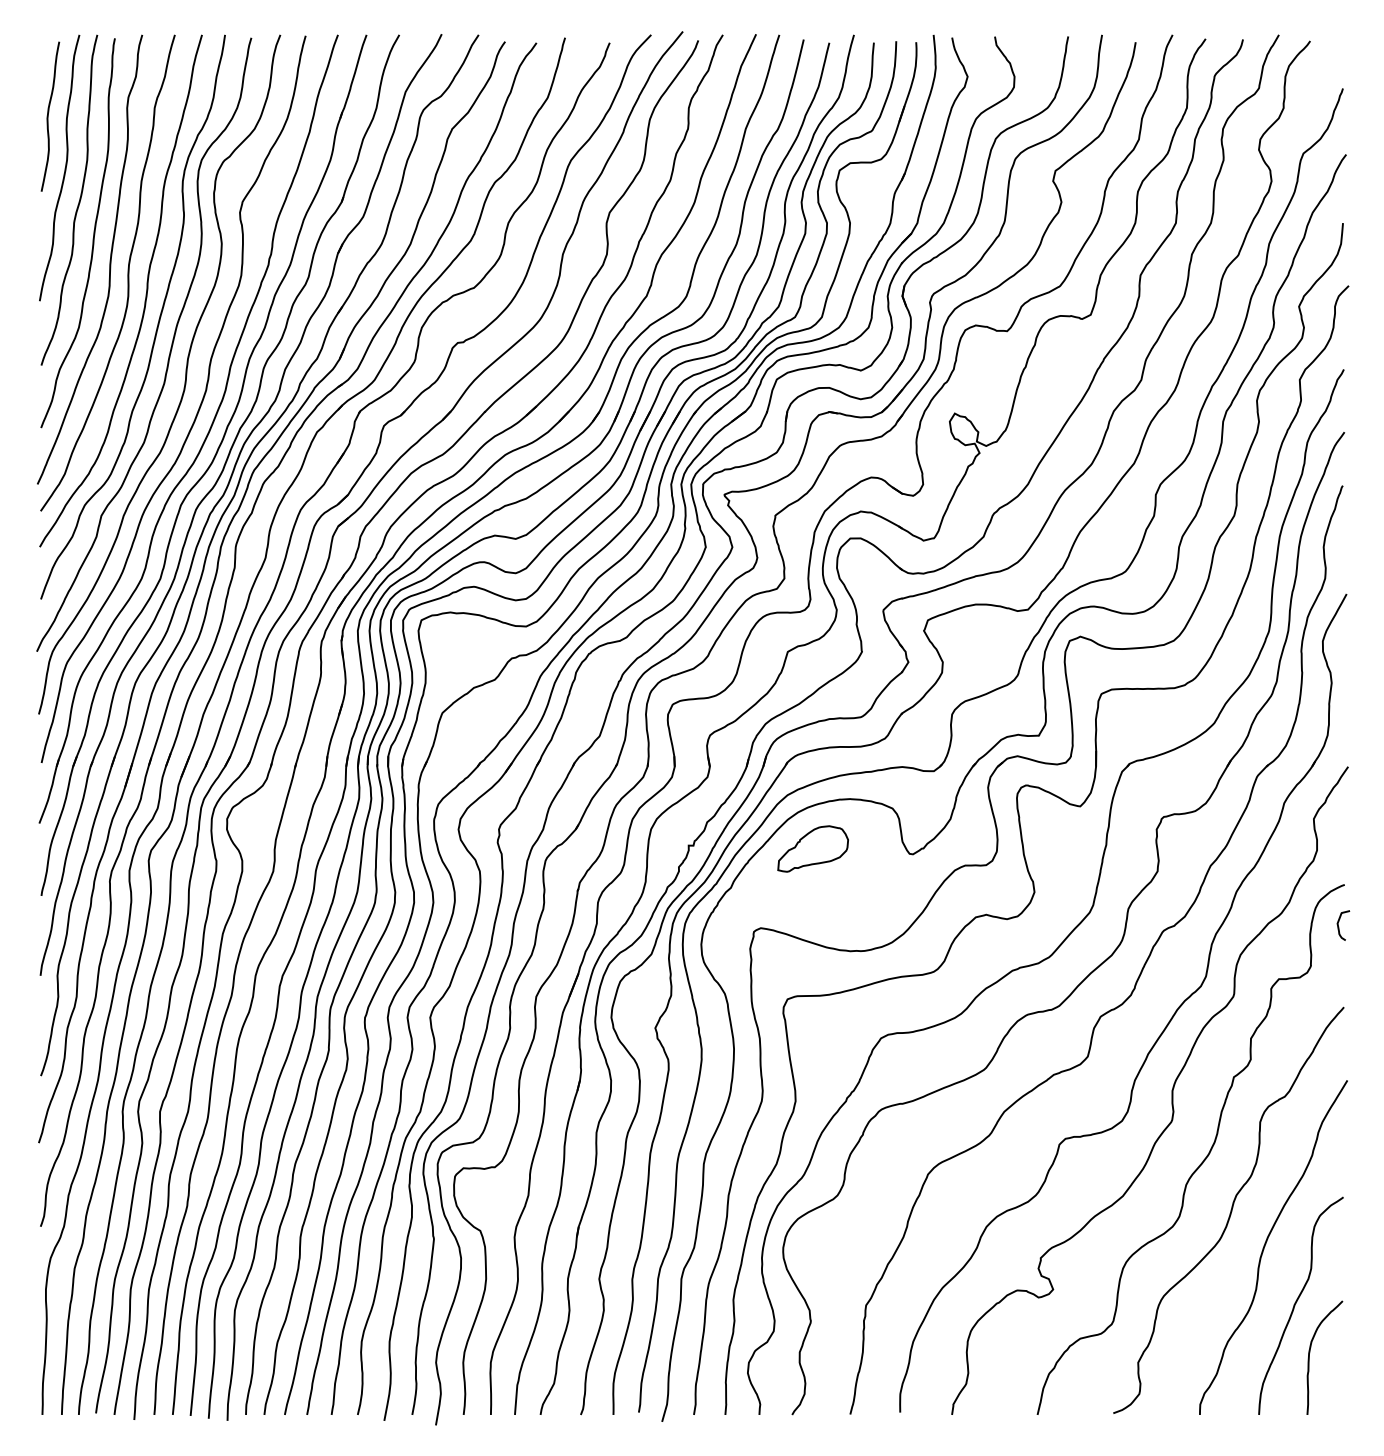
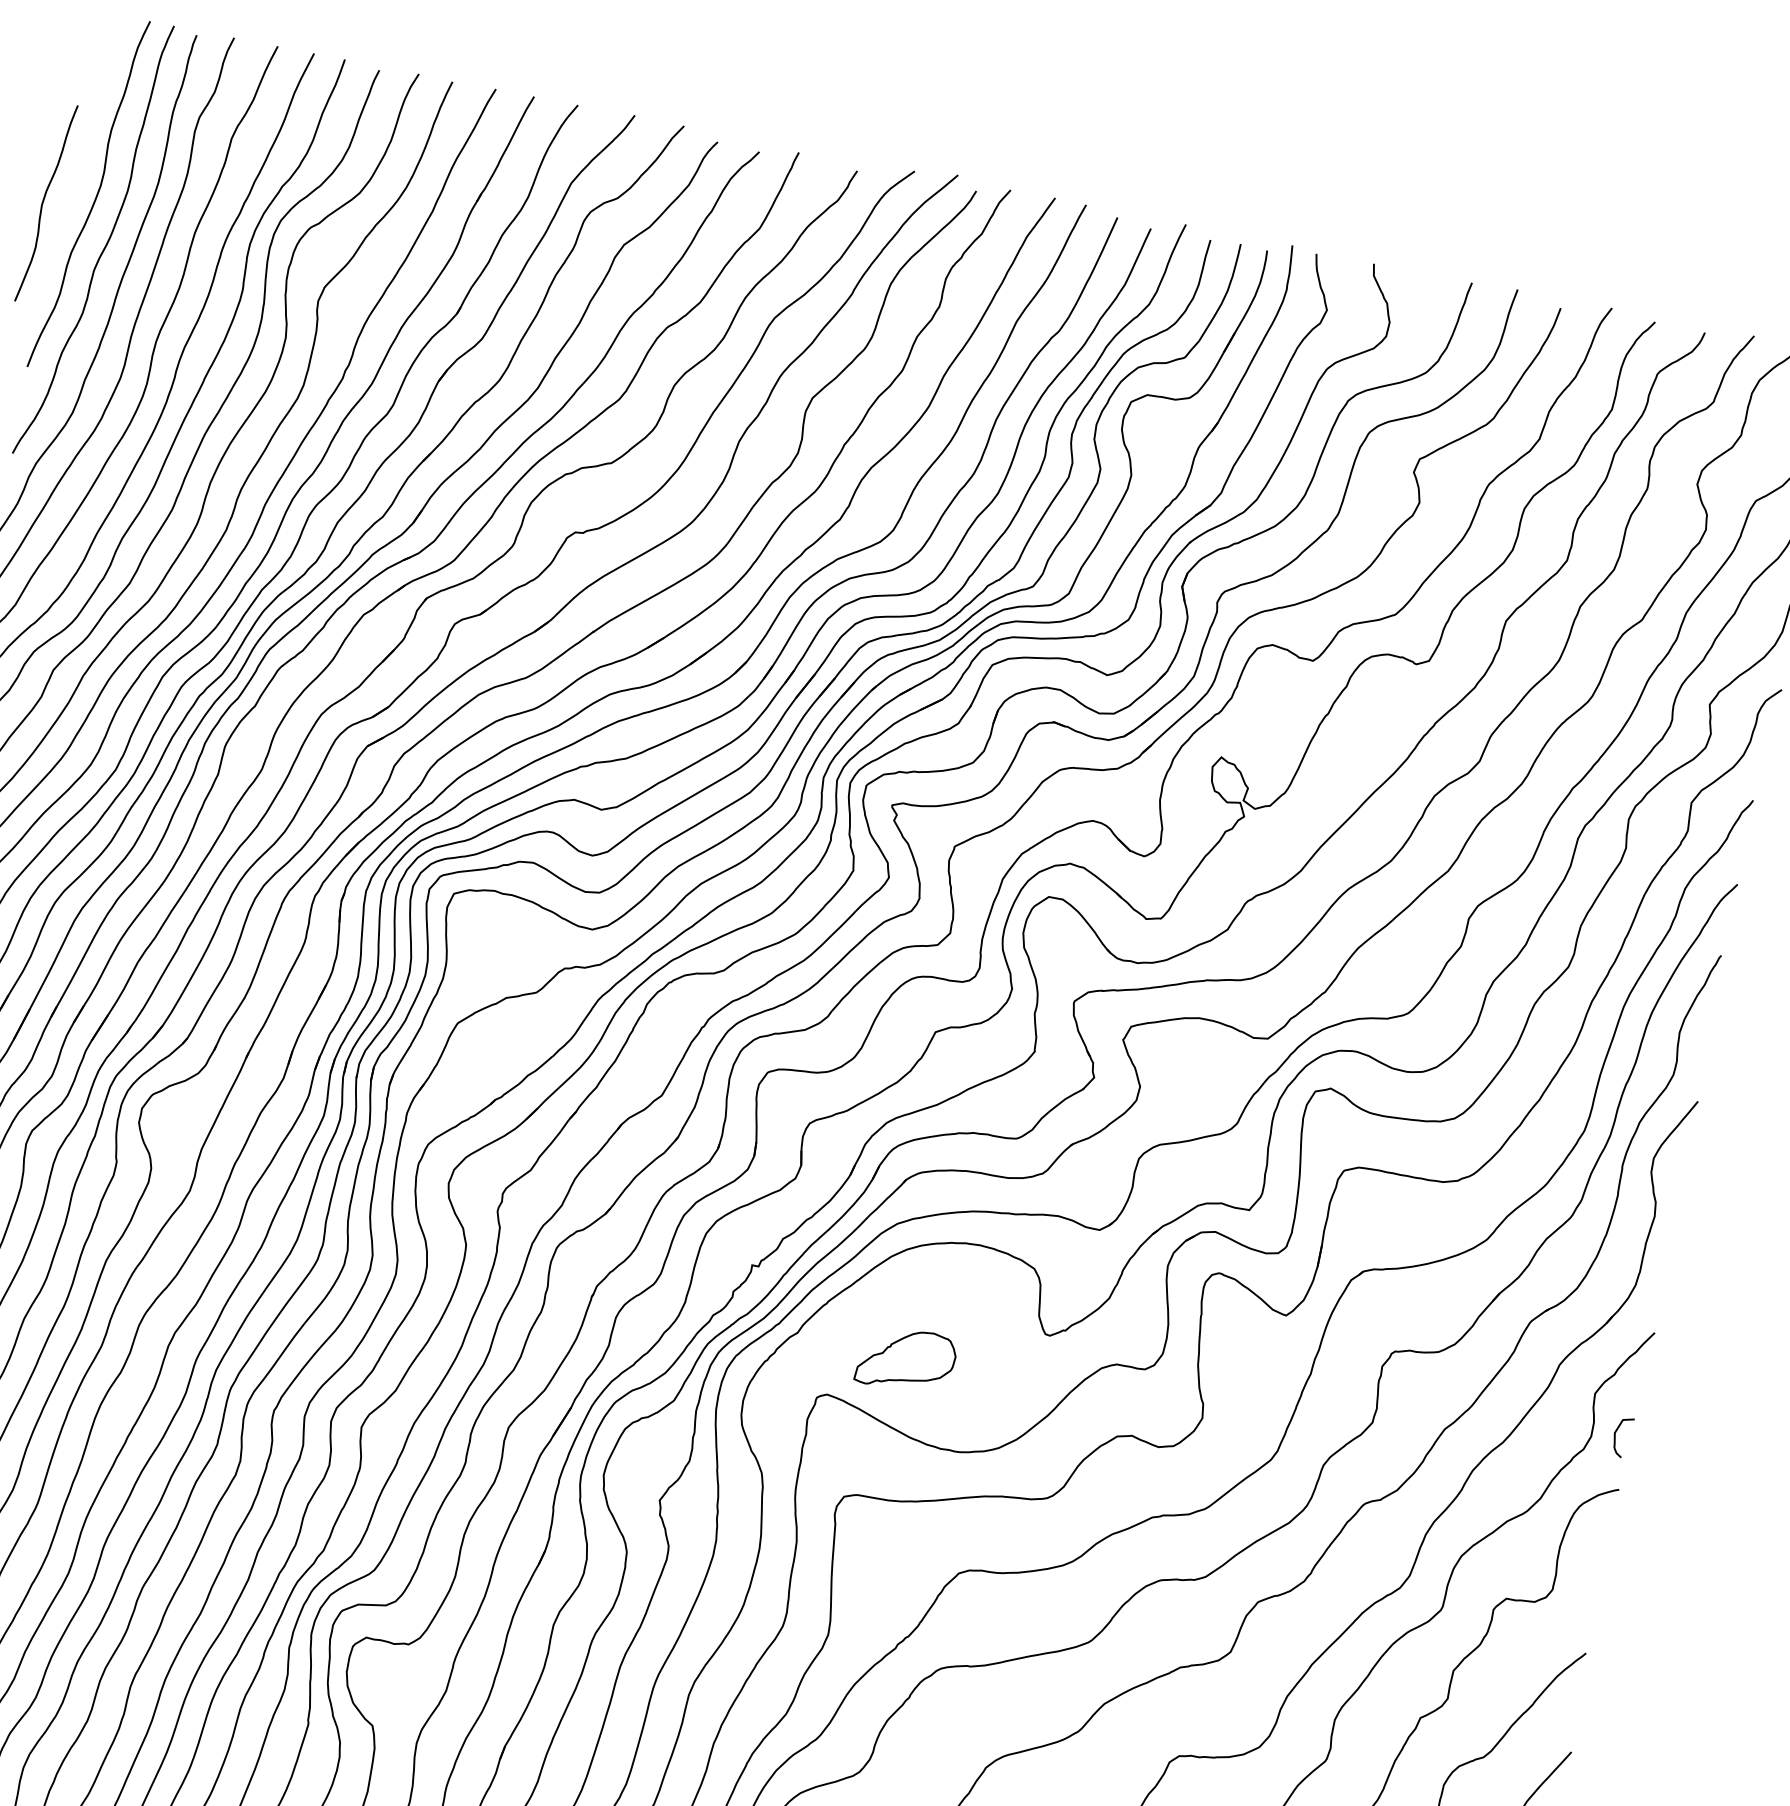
curve: (48, 116) -> (43, 202), moved
part: (812, 848) -> (905, 1359), moved
curve: (1339, 927) -> (1616, 1438), moved

